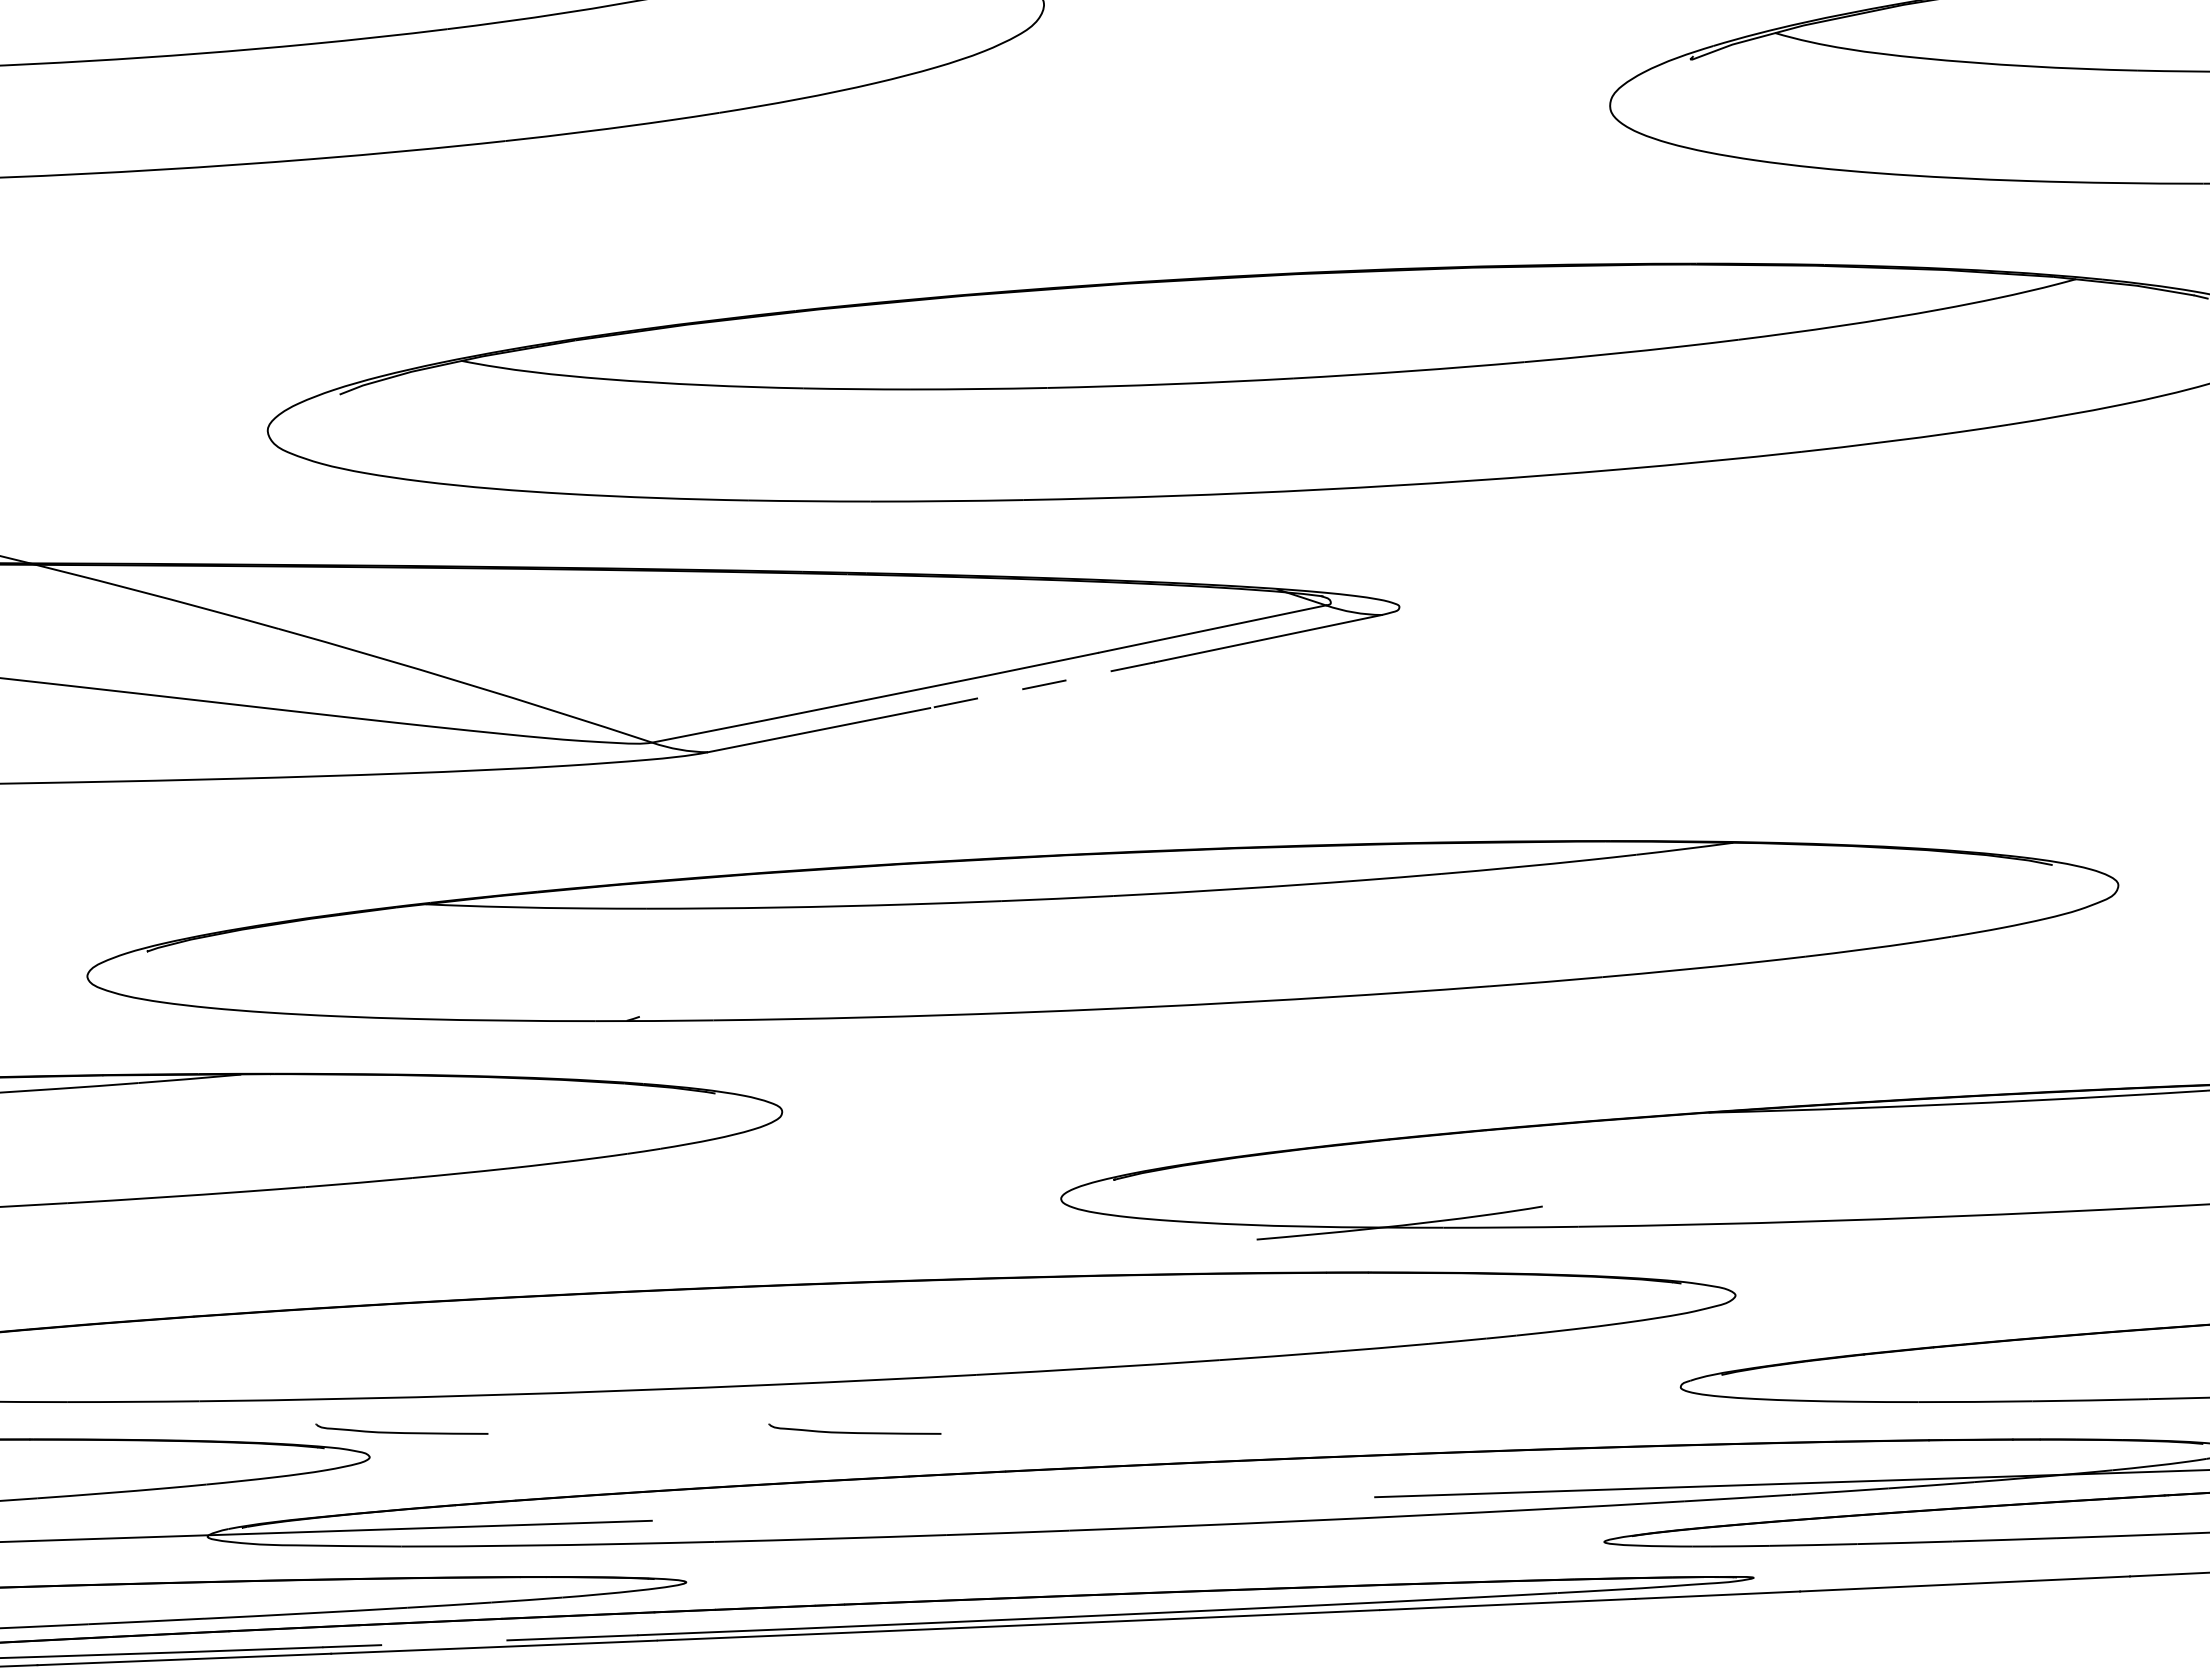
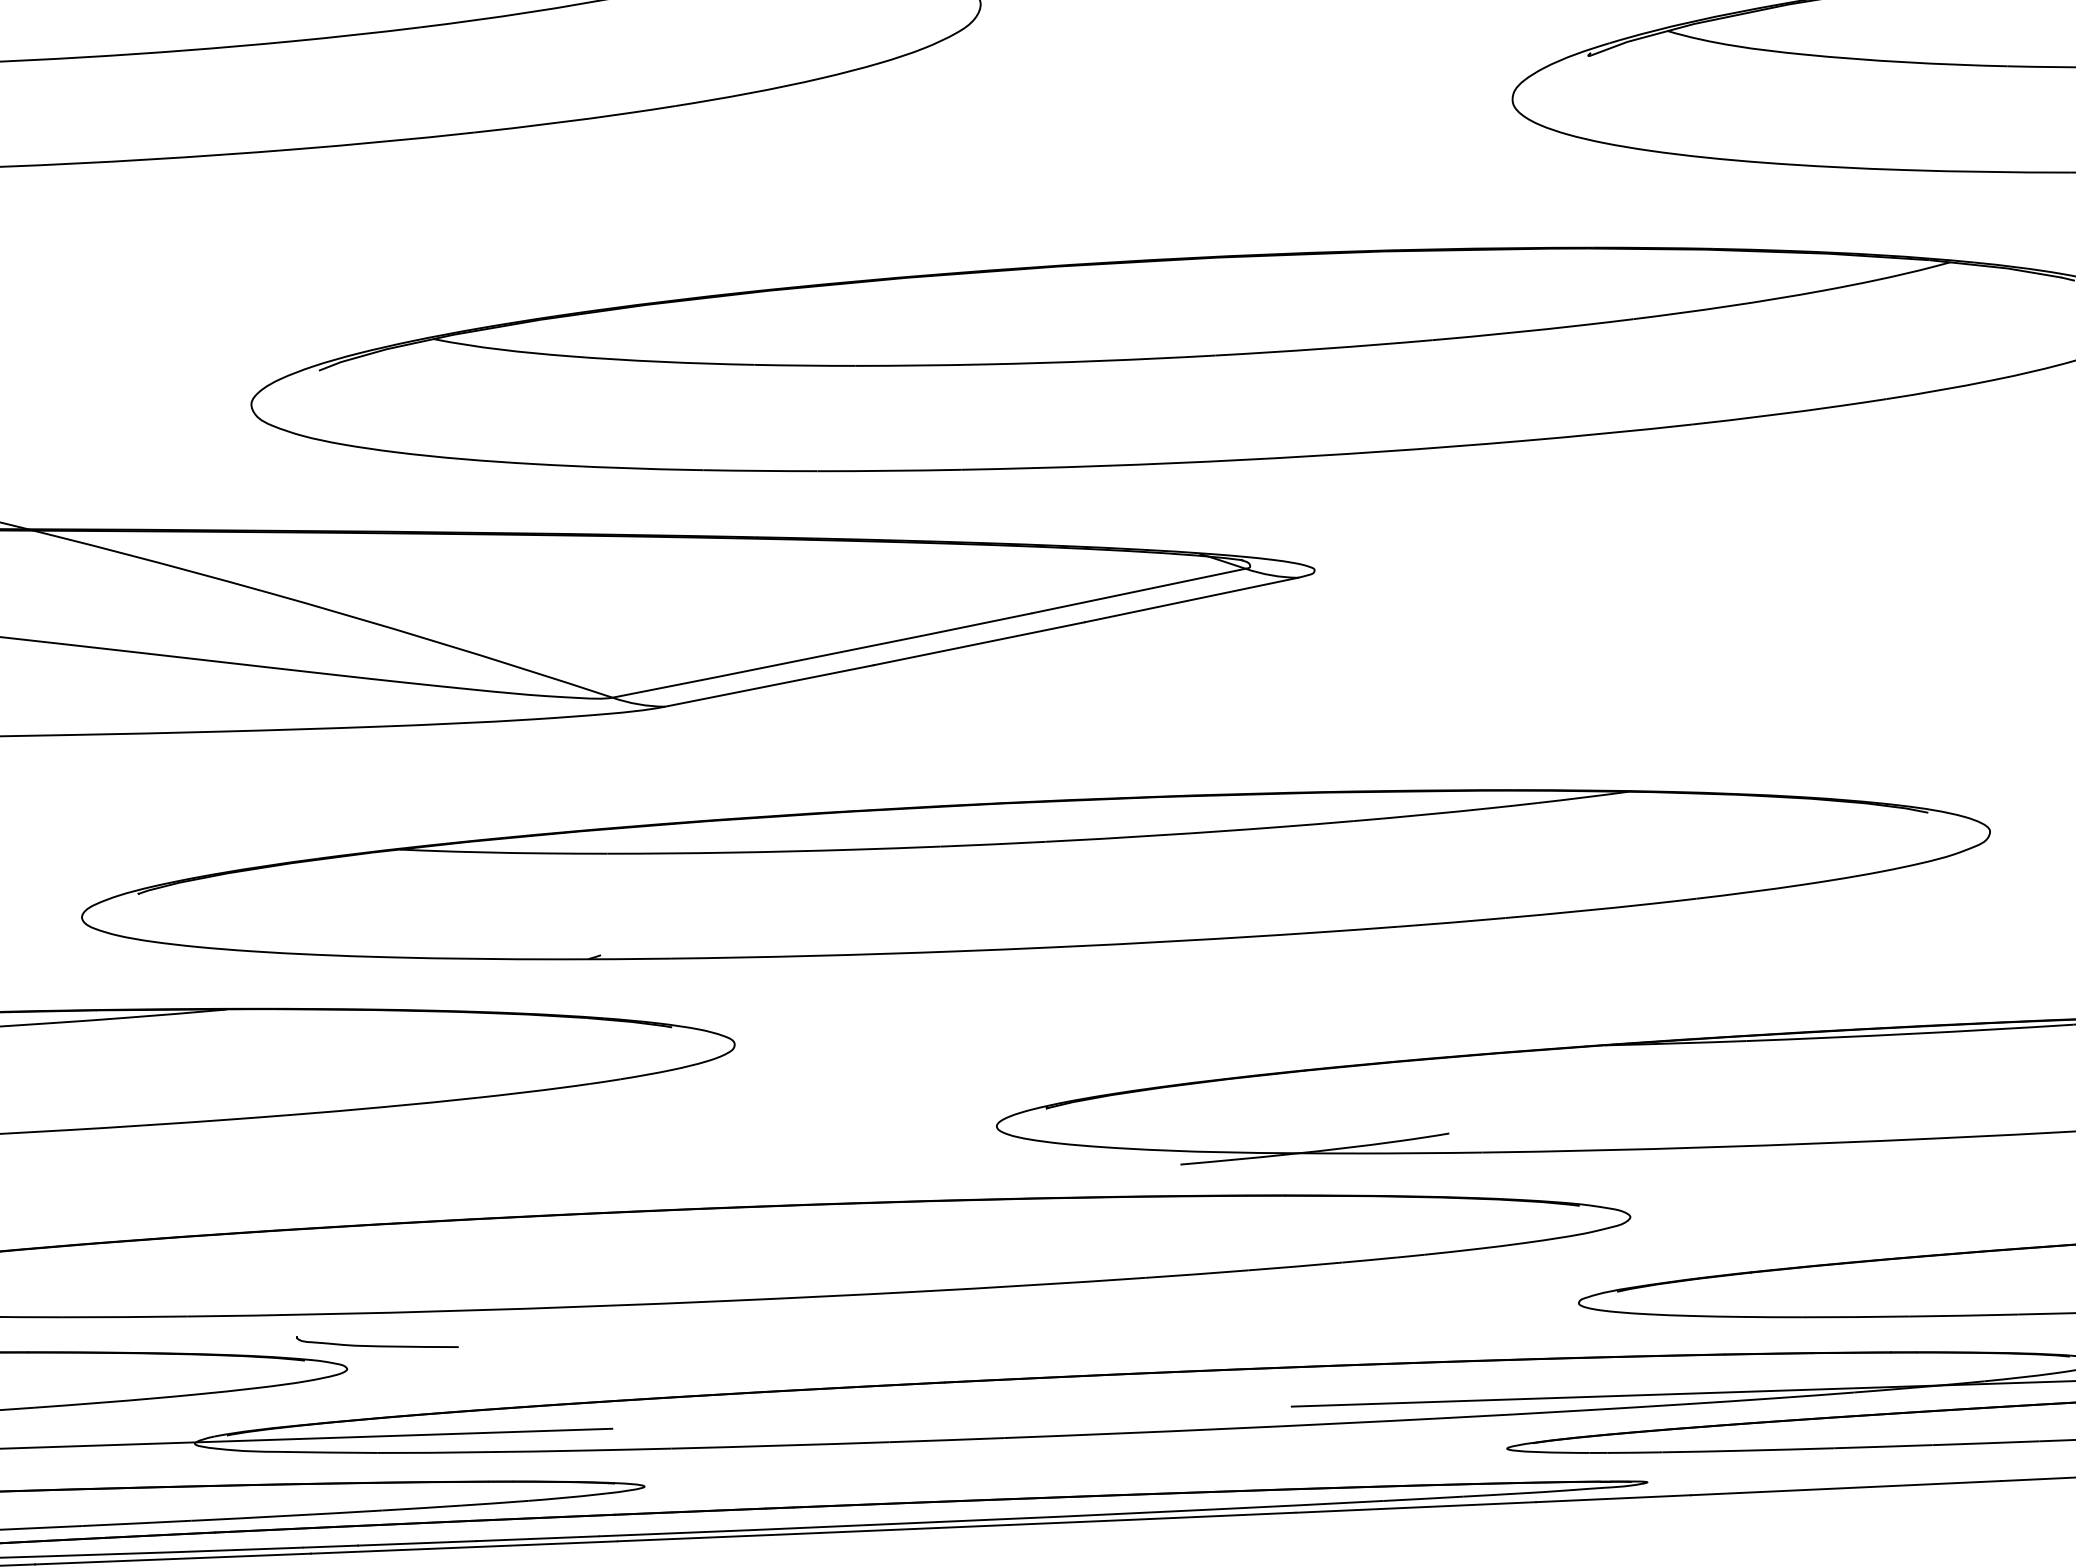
line: (1042, 685) -> (979, 644), dashed -> solid
part: (854, 1428) -> (802, 1342), removed
line: (444, 1642) -> (417, 1543), added

